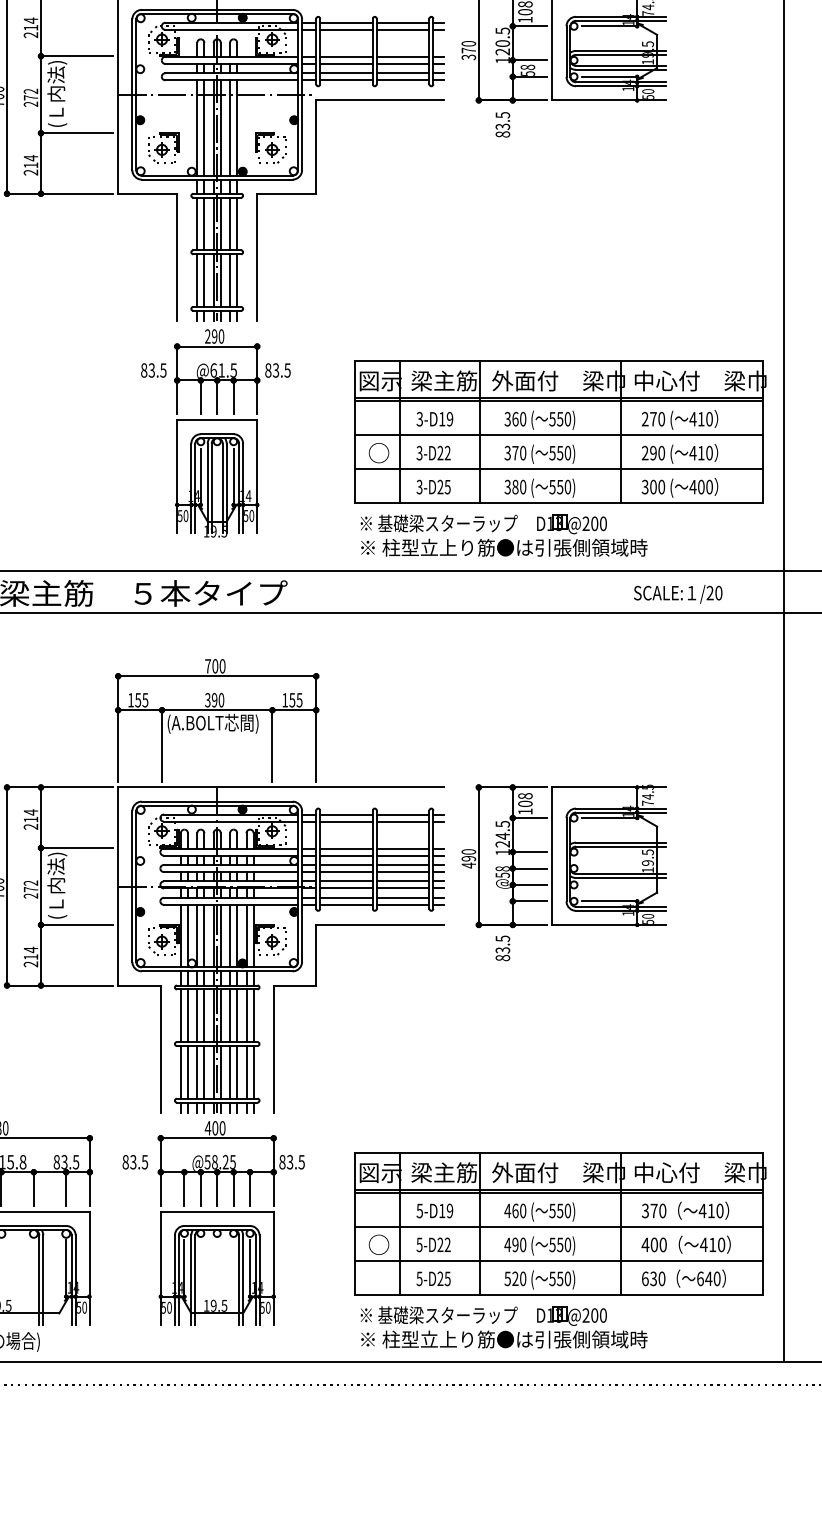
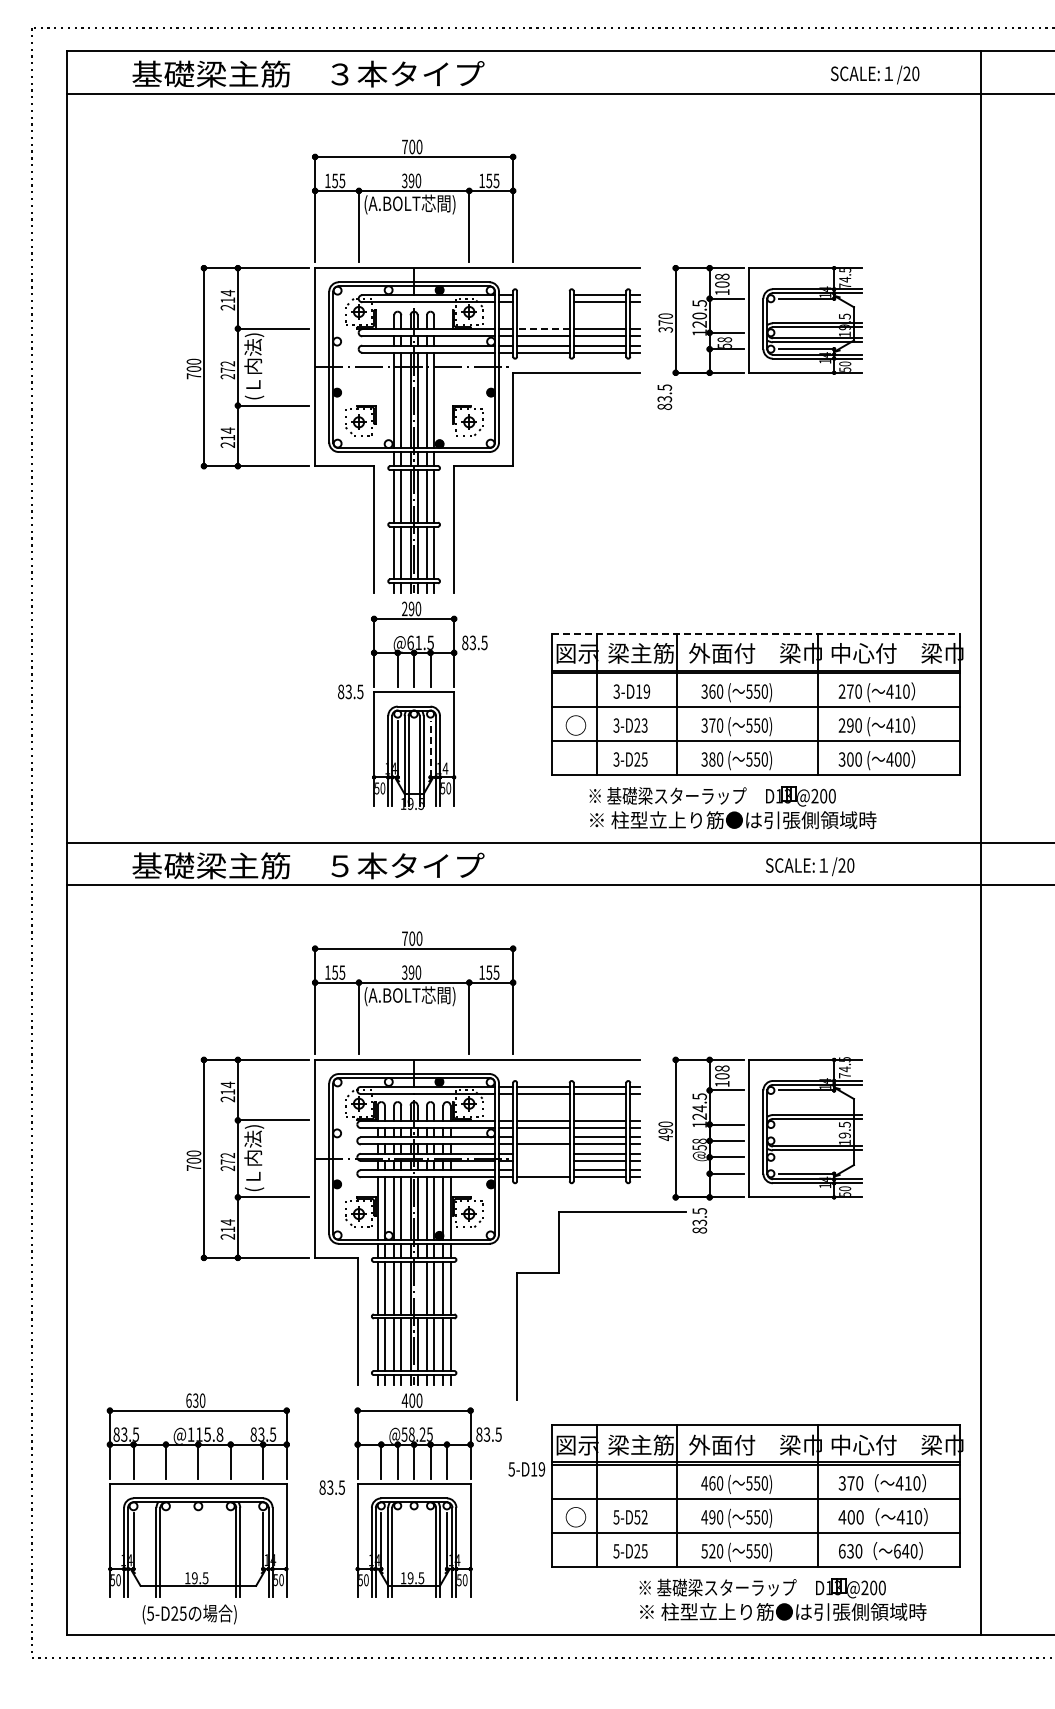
line: (346, 23) -> (543, 295), removed
line: (346, 30) -> (543, 302), removed
line: (345, 57) -> (542, 329), solid -> dashed
text: (502, 124) -> (664, 396), moved
line: (558, 361) -> (755, 633), solid -> dashed
text: (153, 370) -> (350, 691), moved
text: (447, 453) -> (644, 725), 3-D22 -> 3-D23
line: (233, 476) -> (430, 748), solid -> dashed
part: (503, 535) -> (732, 807), moved
text: (678, 594) -> (810, 866), moved
line: (346, 865) -> (543, 1137), removed
line: (346, 881) -> (543, 1153), removed
line: (346, 888) -> (543, 1160), removed
line: (346, 898) -> (543, 1170), removed
part: (316, 986) -> (559, 1273), moved
line: (220, 1015) -> (417, 1287), removed
text: (134, 1162) -> (331, 1487), moved
text: (434, 1211) -> (526, 1469), moved
text: (440, 1245) -> (637, 1517), 5-D22 -> 5-D52
part: (503, 1327) -> (782, 1599), moved

